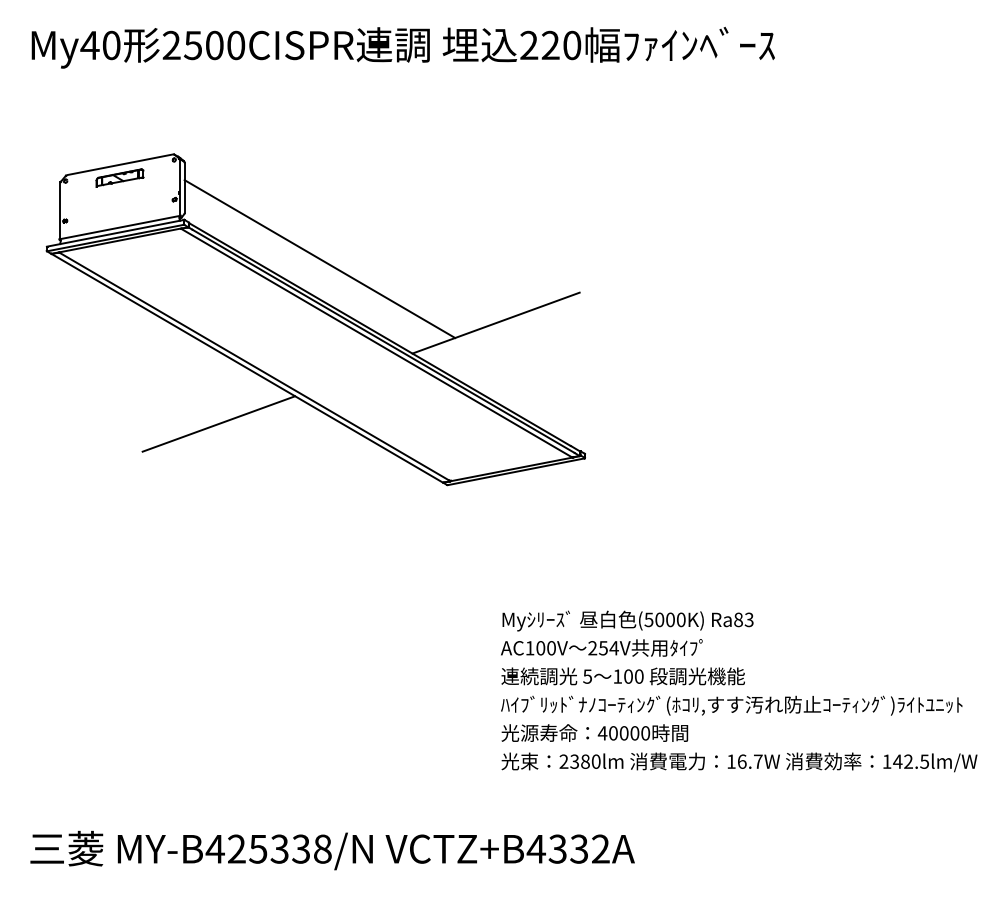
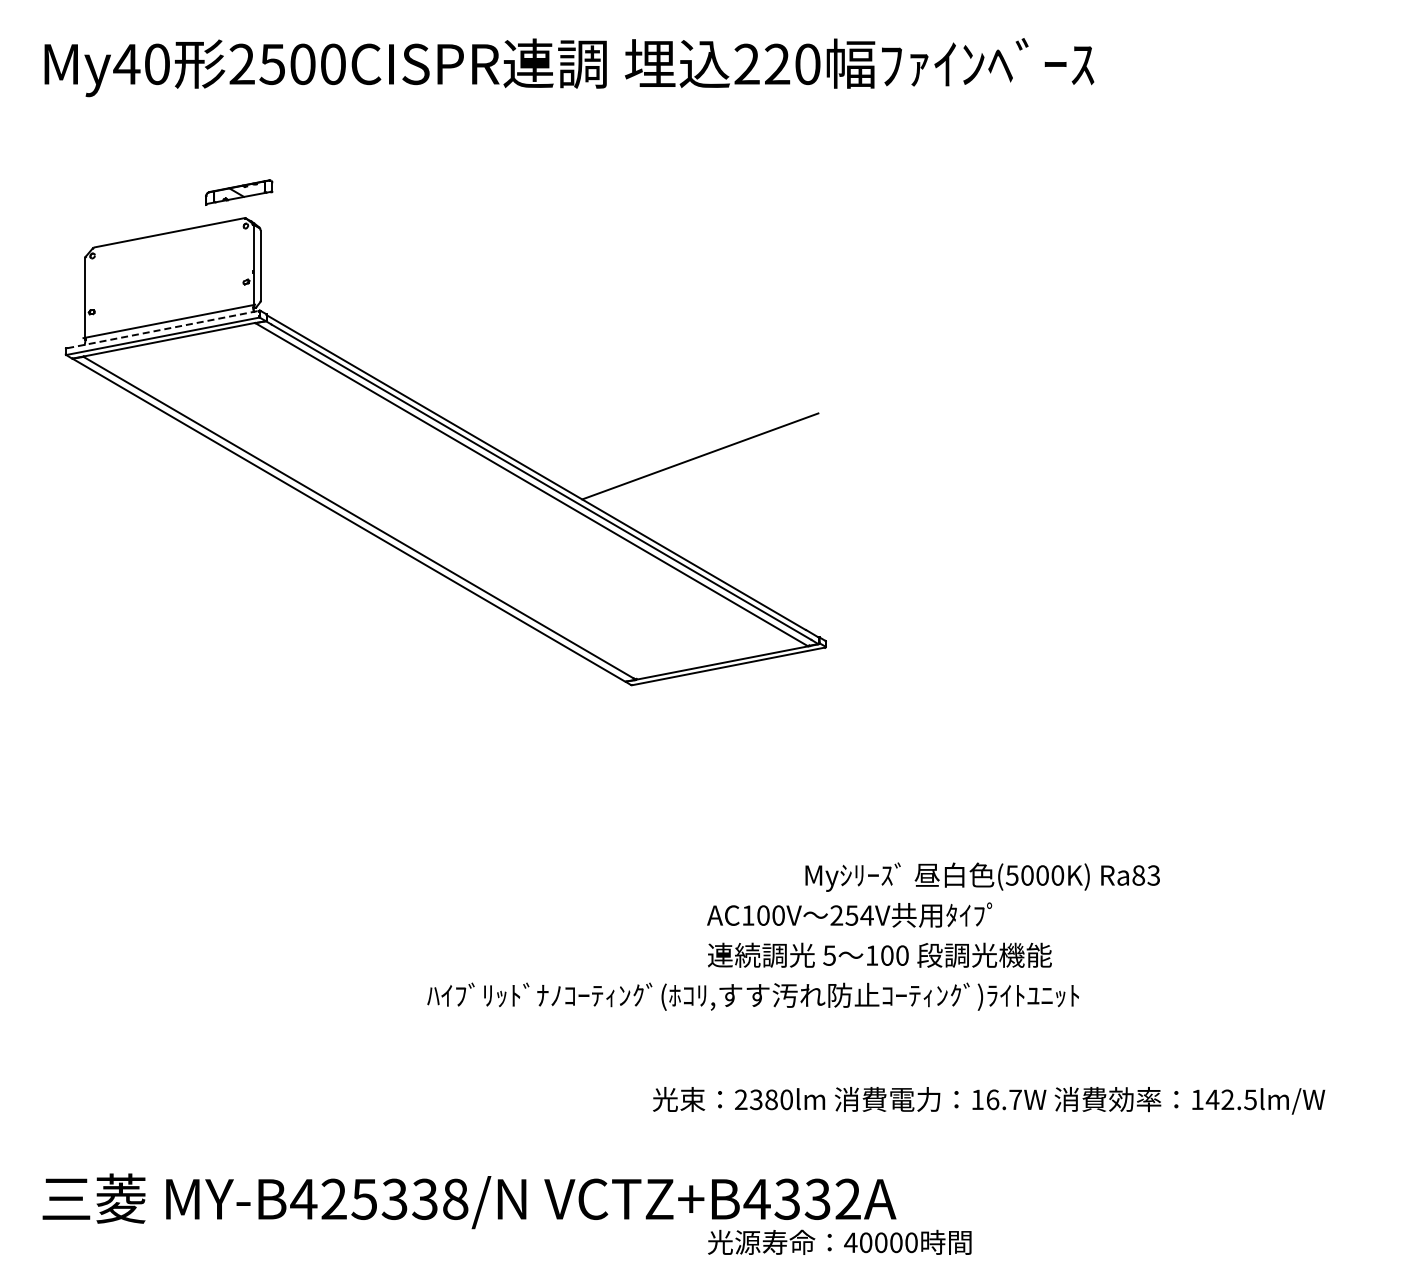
part: (120, 178) -> (239, 192), moved
line: (115, 233) -> (163, 329), solid -> dashed
line: (319, 258) -> (451, 365), removed
line: (218, 423) -> (308, 598), removed
text: (627, 620) -> (982, 876), moved
text: (731, 705) -> (752, 996), moved
text: (594, 732) -> (839, 1241), moved
text: (739, 762) -> (989, 1100), moved

